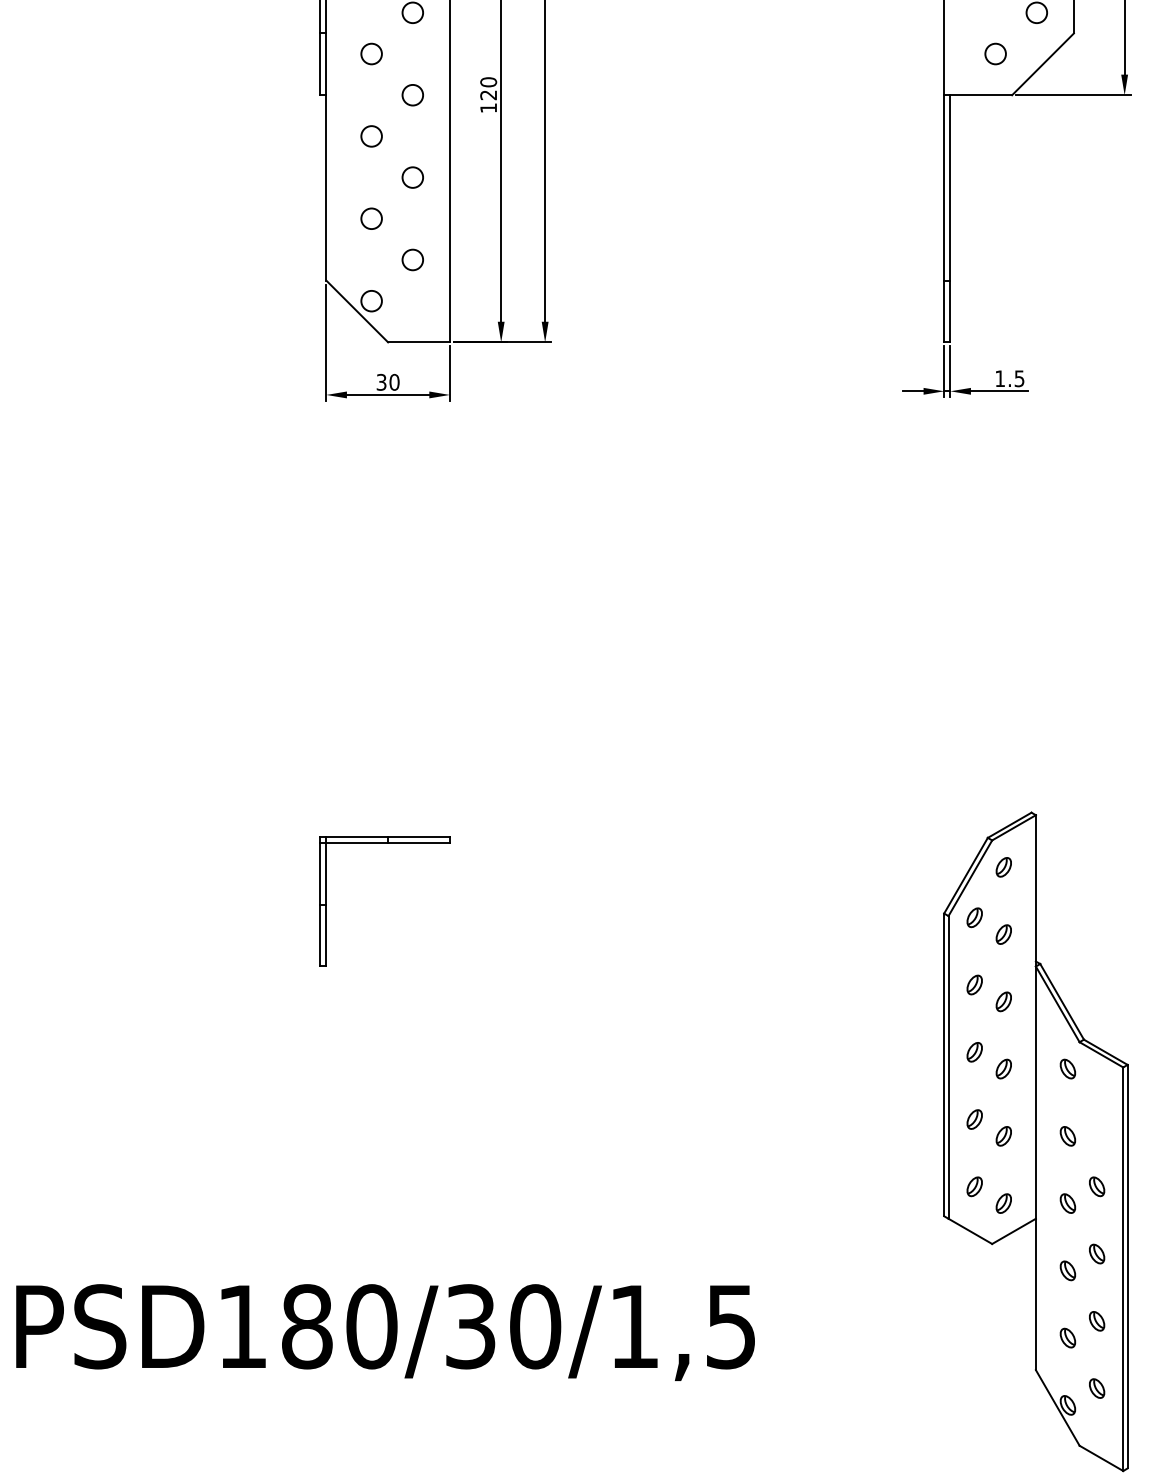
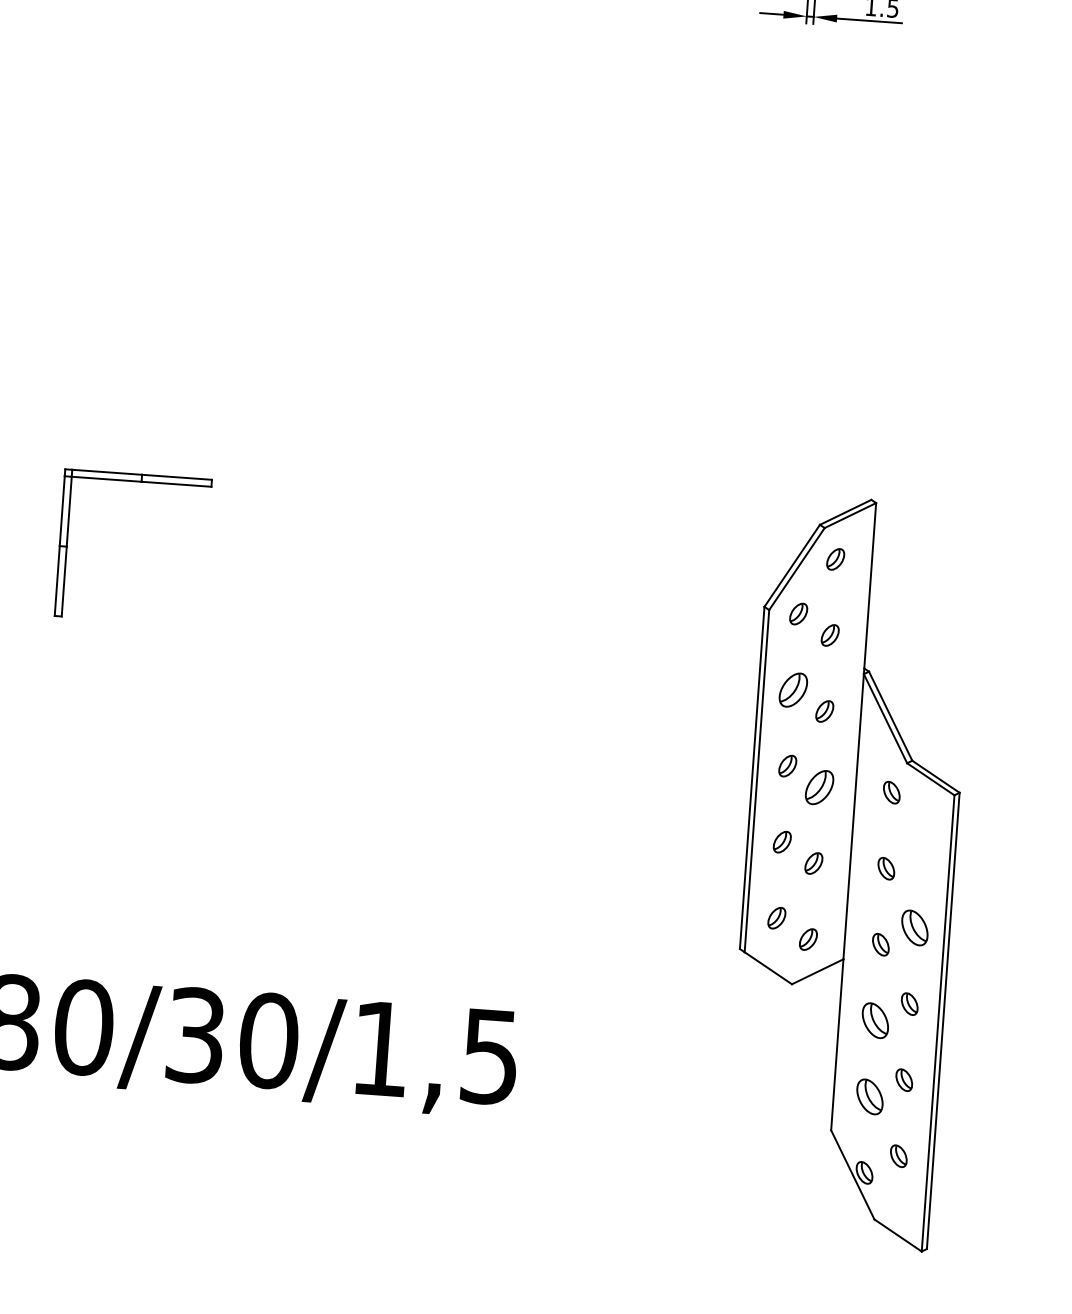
part: (974, 984) -> (793, 689), size x1.6
part: (1003, 1068) -> (818, 786), size x1.6
part: (1097, 1186) -> (915, 927), size x1.6
part: (1067, 1270) -> (874, 1020), size x1.6
part: (1067, 1337) -> (869, 1096), size x1.6

